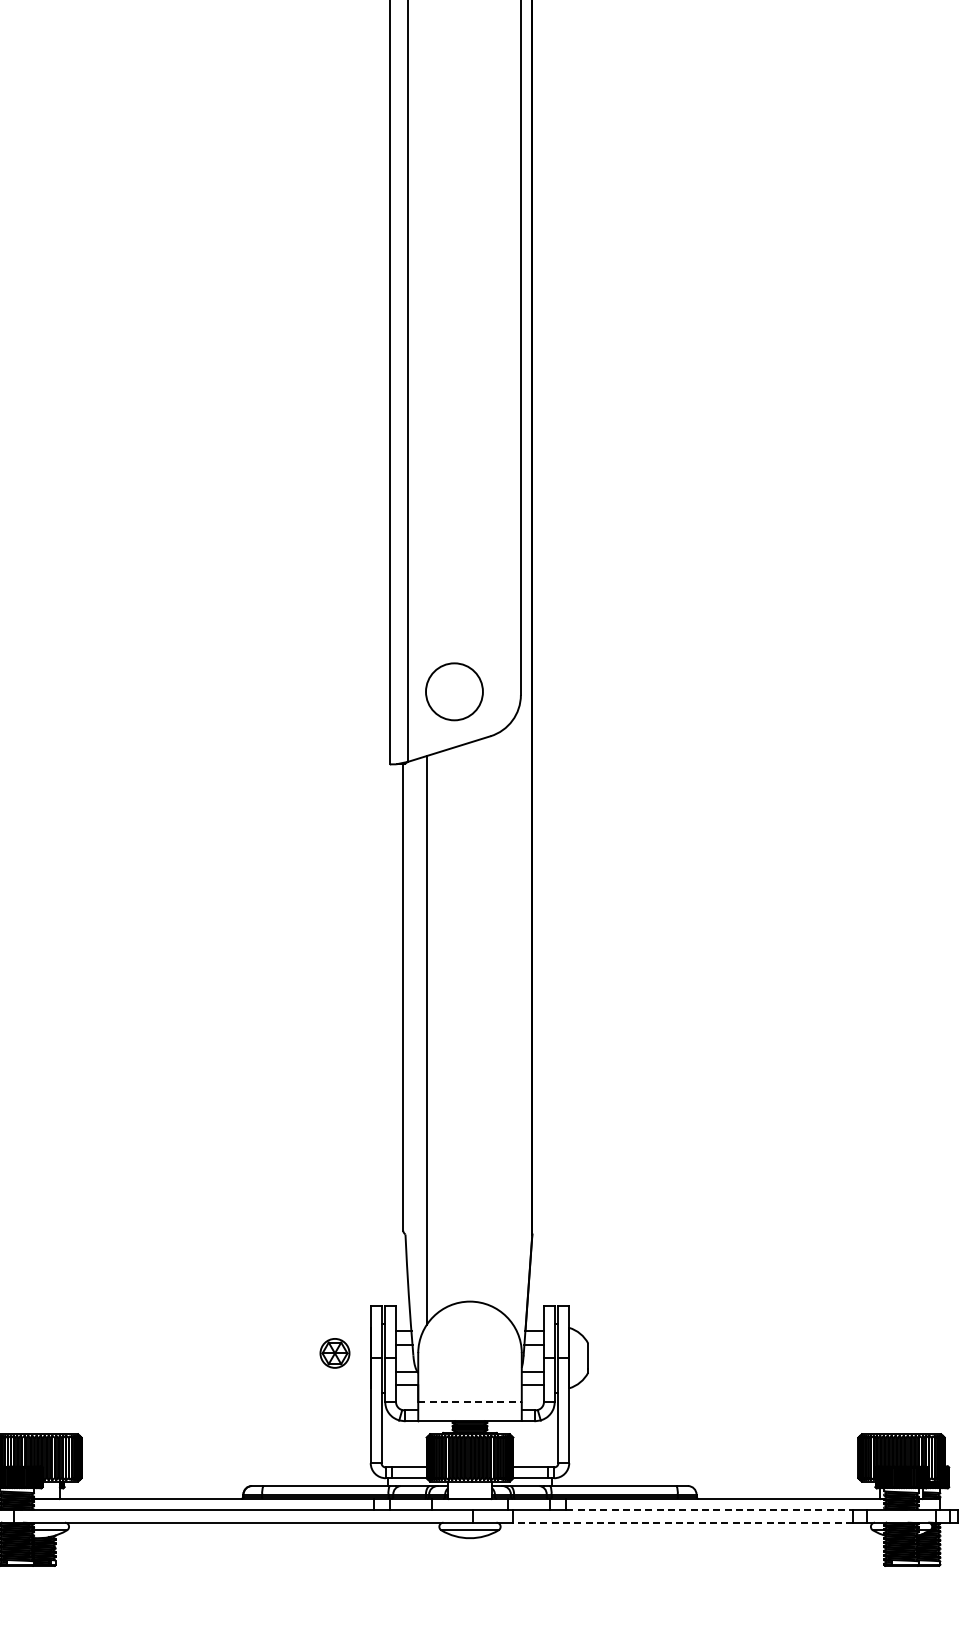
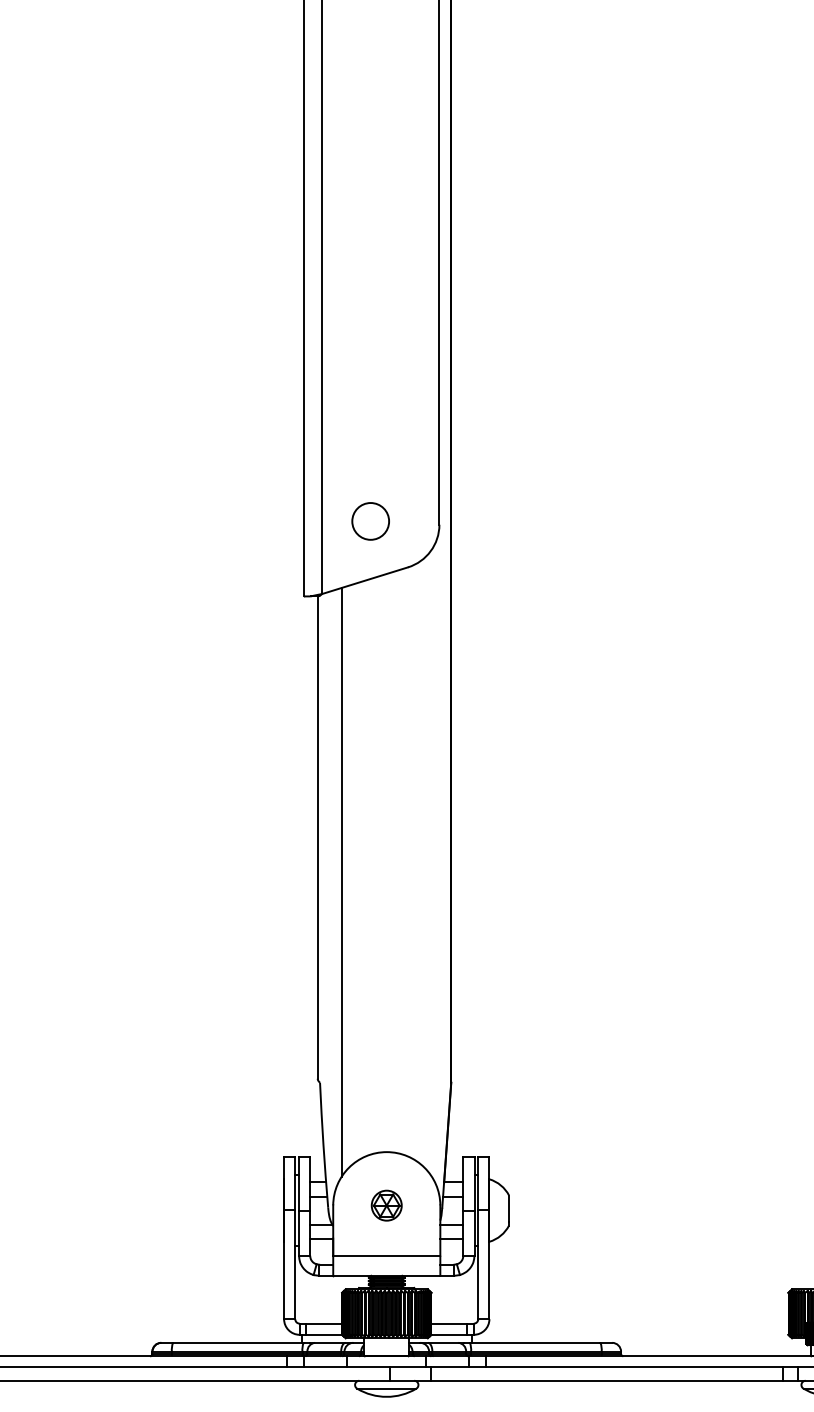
circle: (454, 691) -> (370, 521), size x0.62
part: (334, 1353) -> (386, 1205), moved
line: (470, 1401) -> (387, 1255), dashed -> solid
line: (710, 1509) -> (635, 1367), dashed -> solid
line: (682, 1522) -> (606, 1380), dashed -> solid

